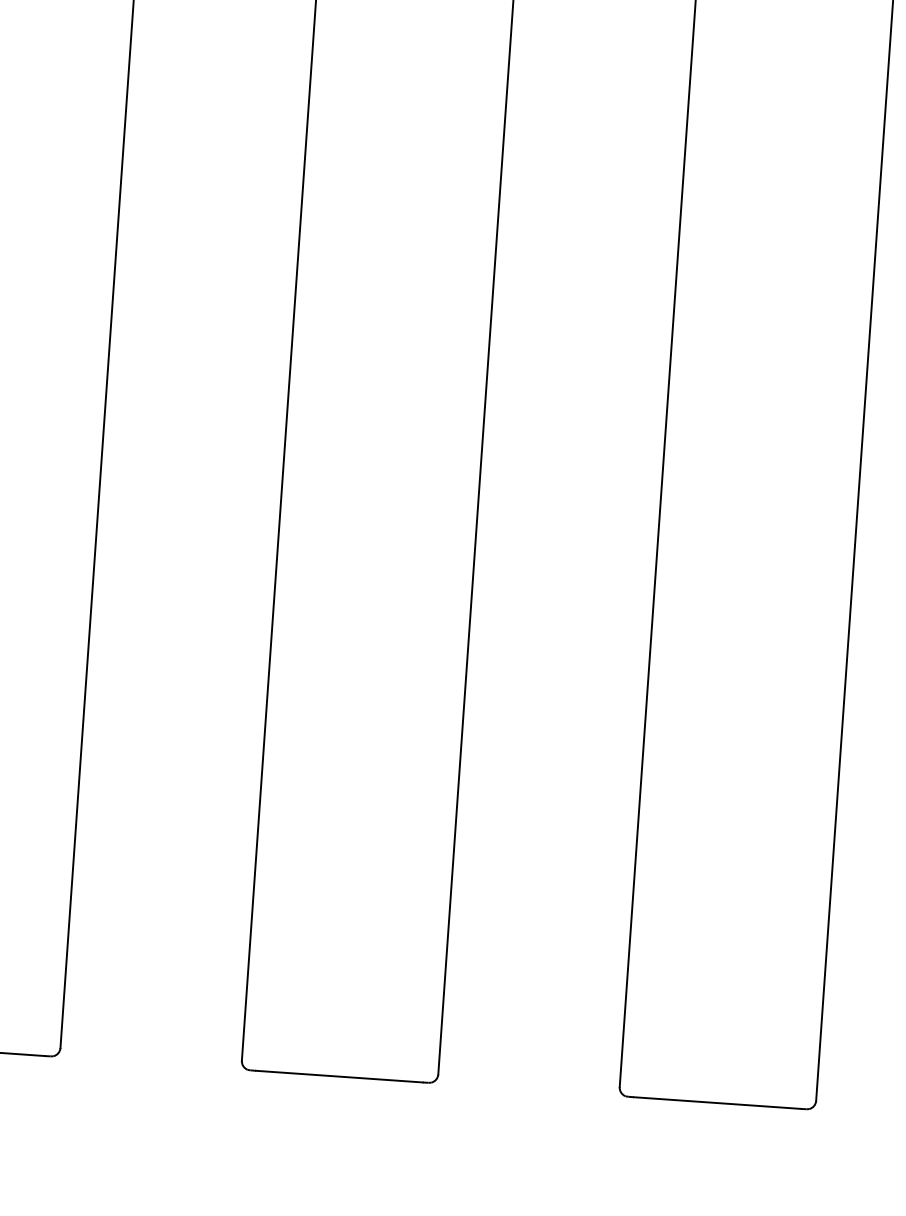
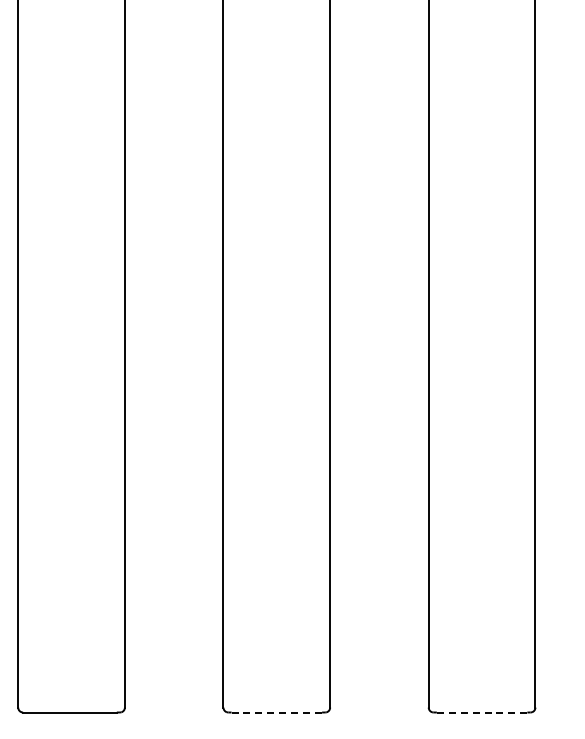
line: (340, 1076) -> (277, 712), solid -> dashed
line: (718, 1103) -> (482, 712), solid -> dashed

